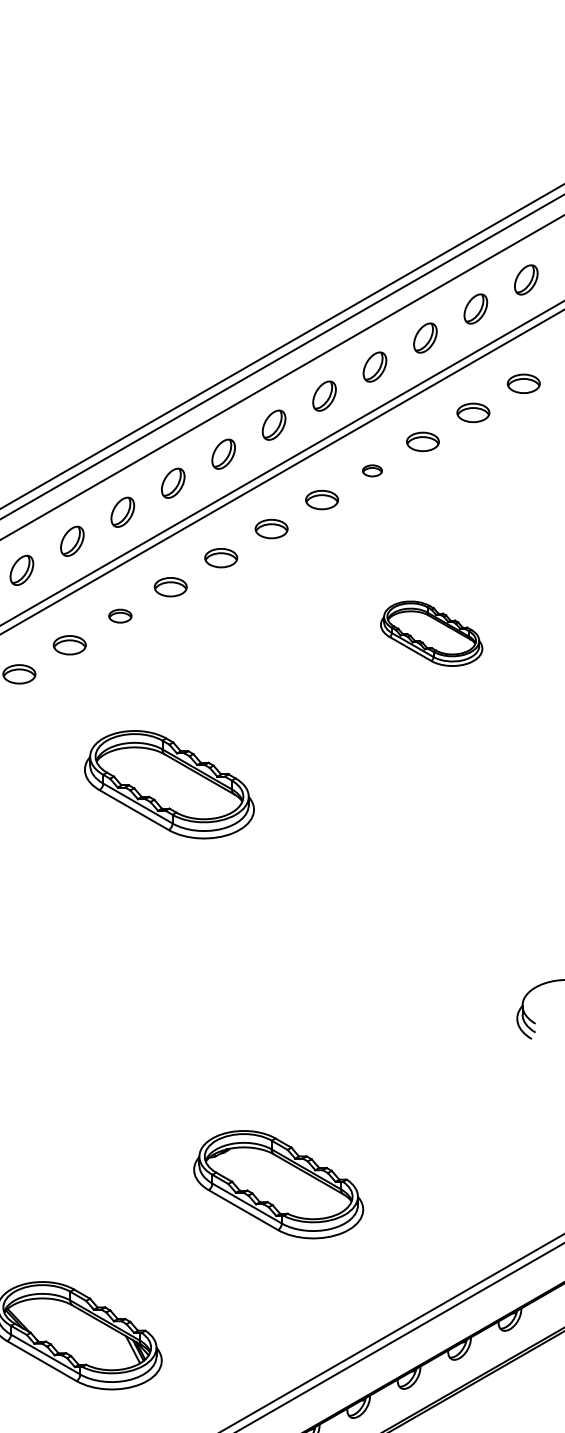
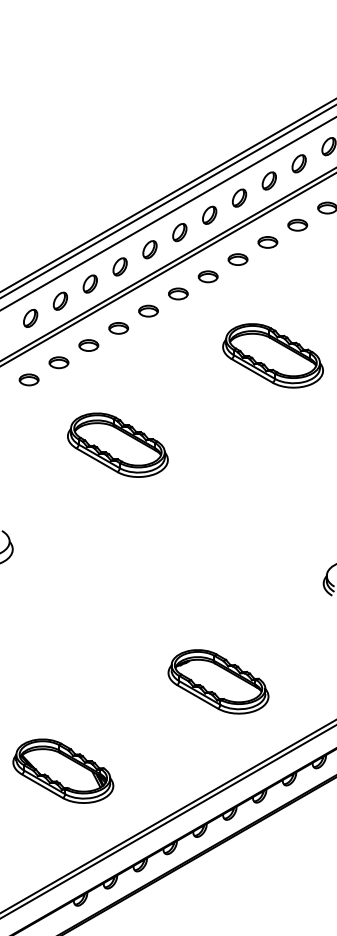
part: (371, 470) -> (237, 259), size x1.67
part: (119, 616) -> (88, 345), size x1.43
part: (430, 633) -> (272, 355), size x1.67
part: (278, 1184) -> (218, 681), moved

